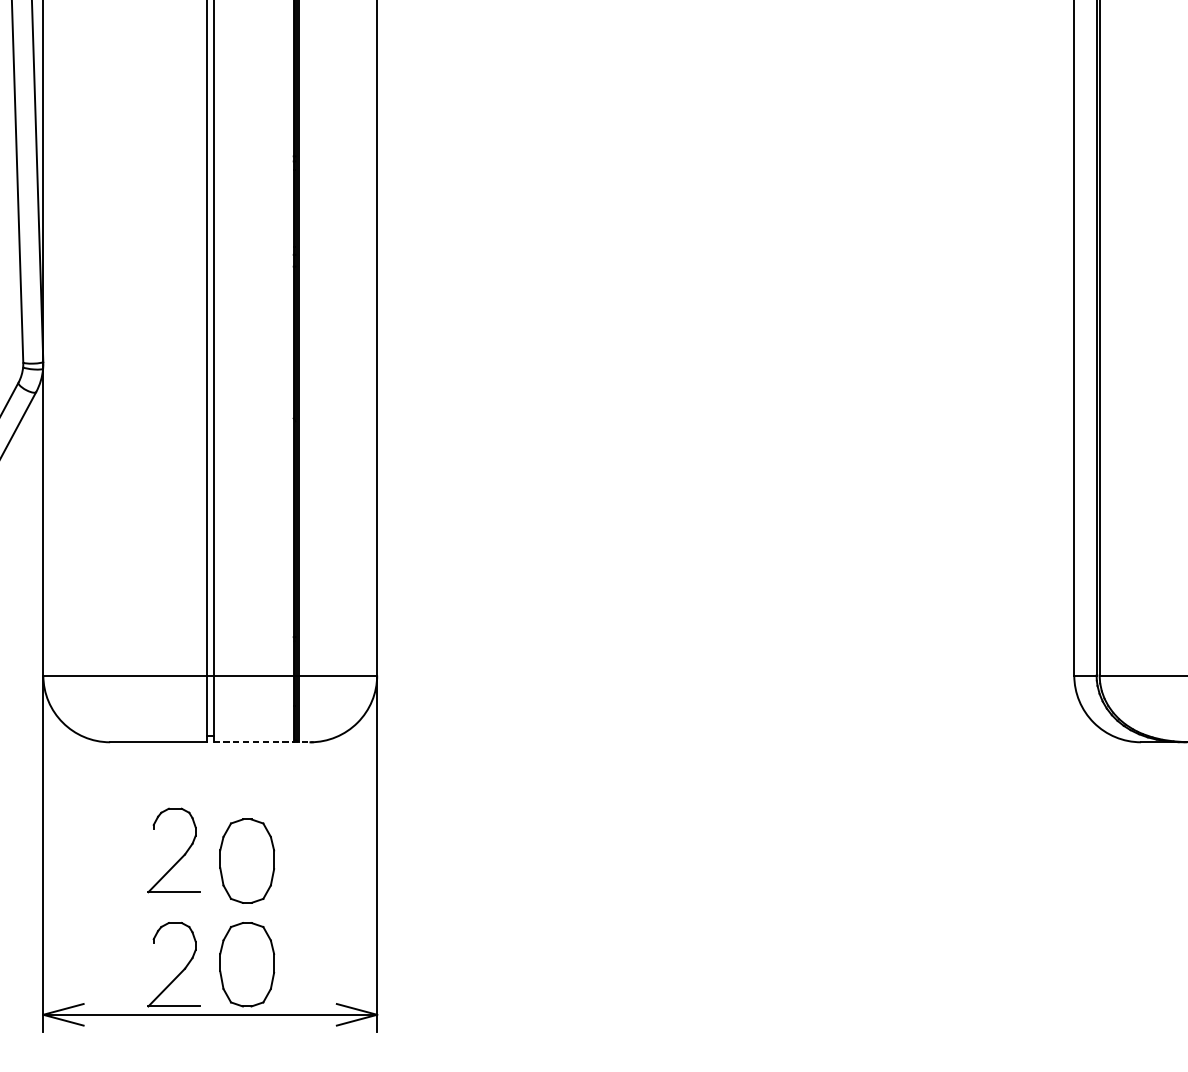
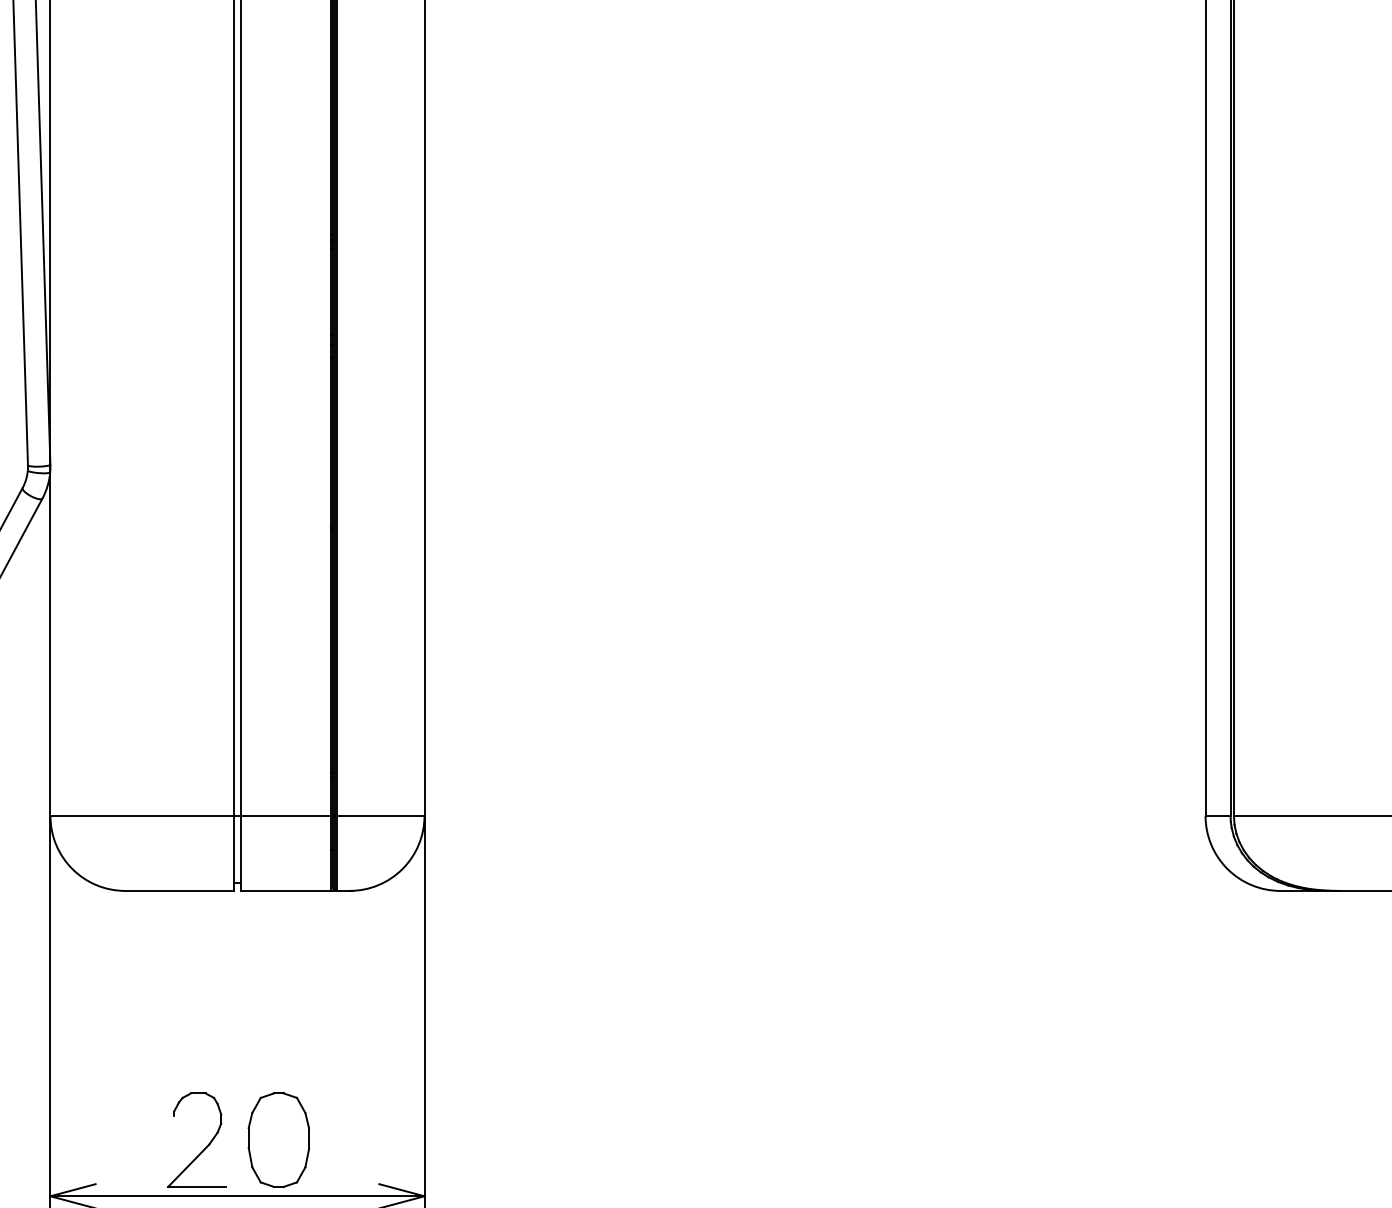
line: (262, 741) -> (295, 890), dashed -> solid
part: (181, 857) -> (205, 1019), removed
part: (246, 860) -> (278, 1023), removed

